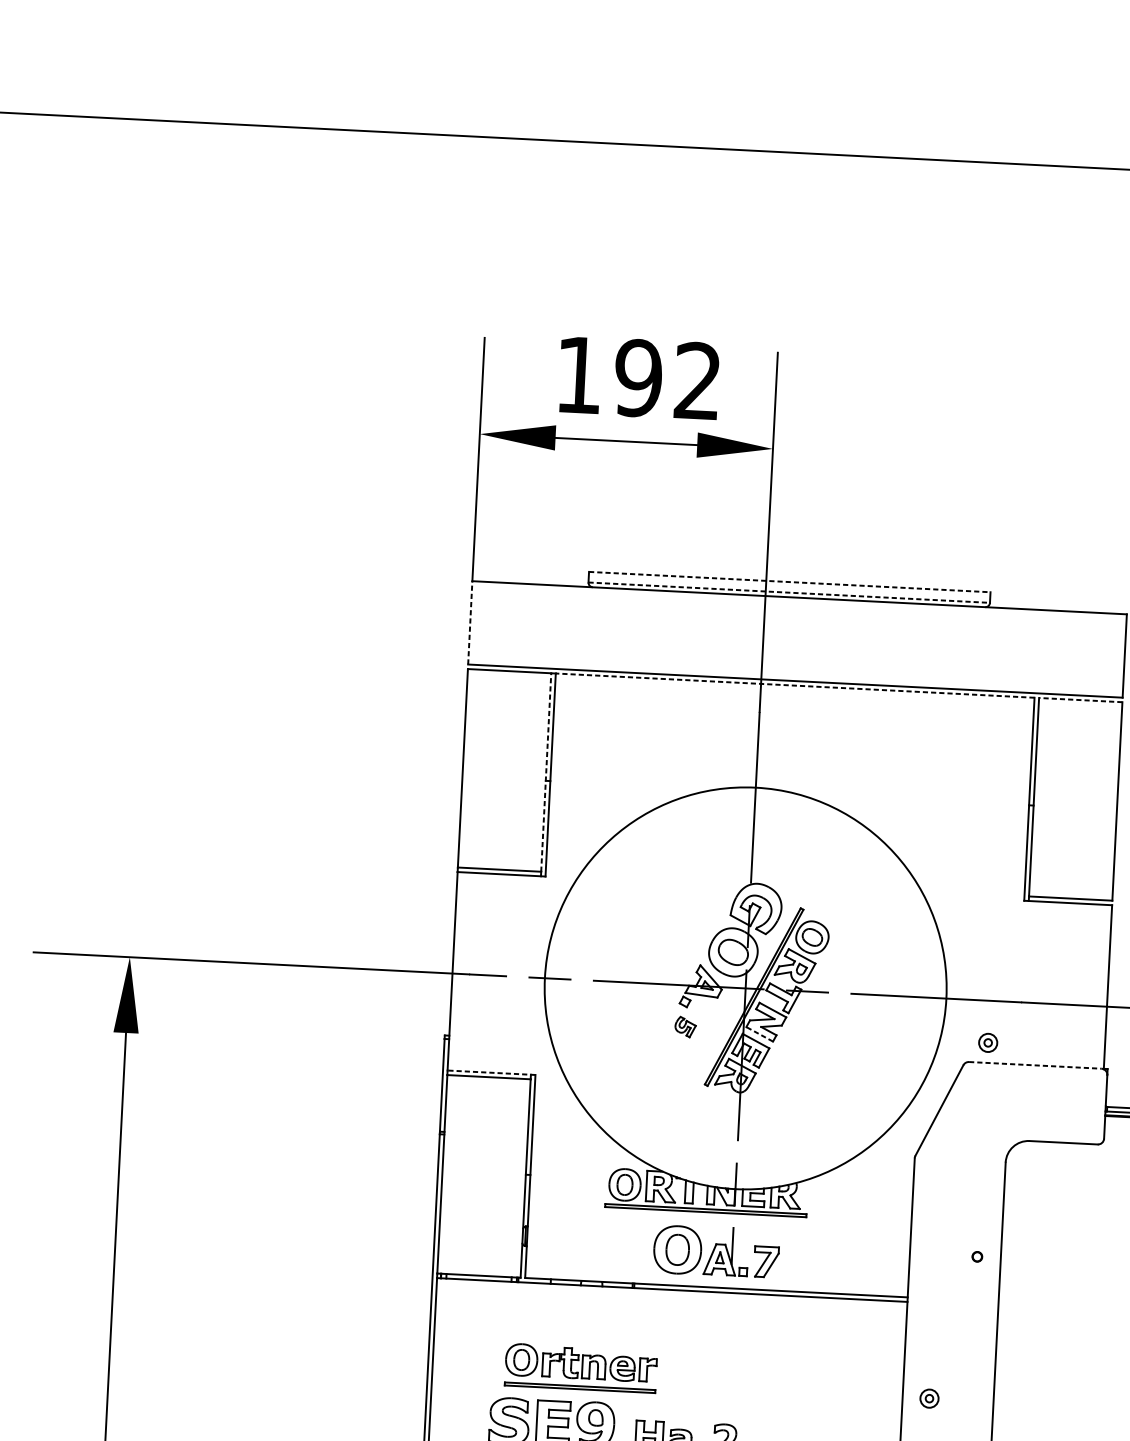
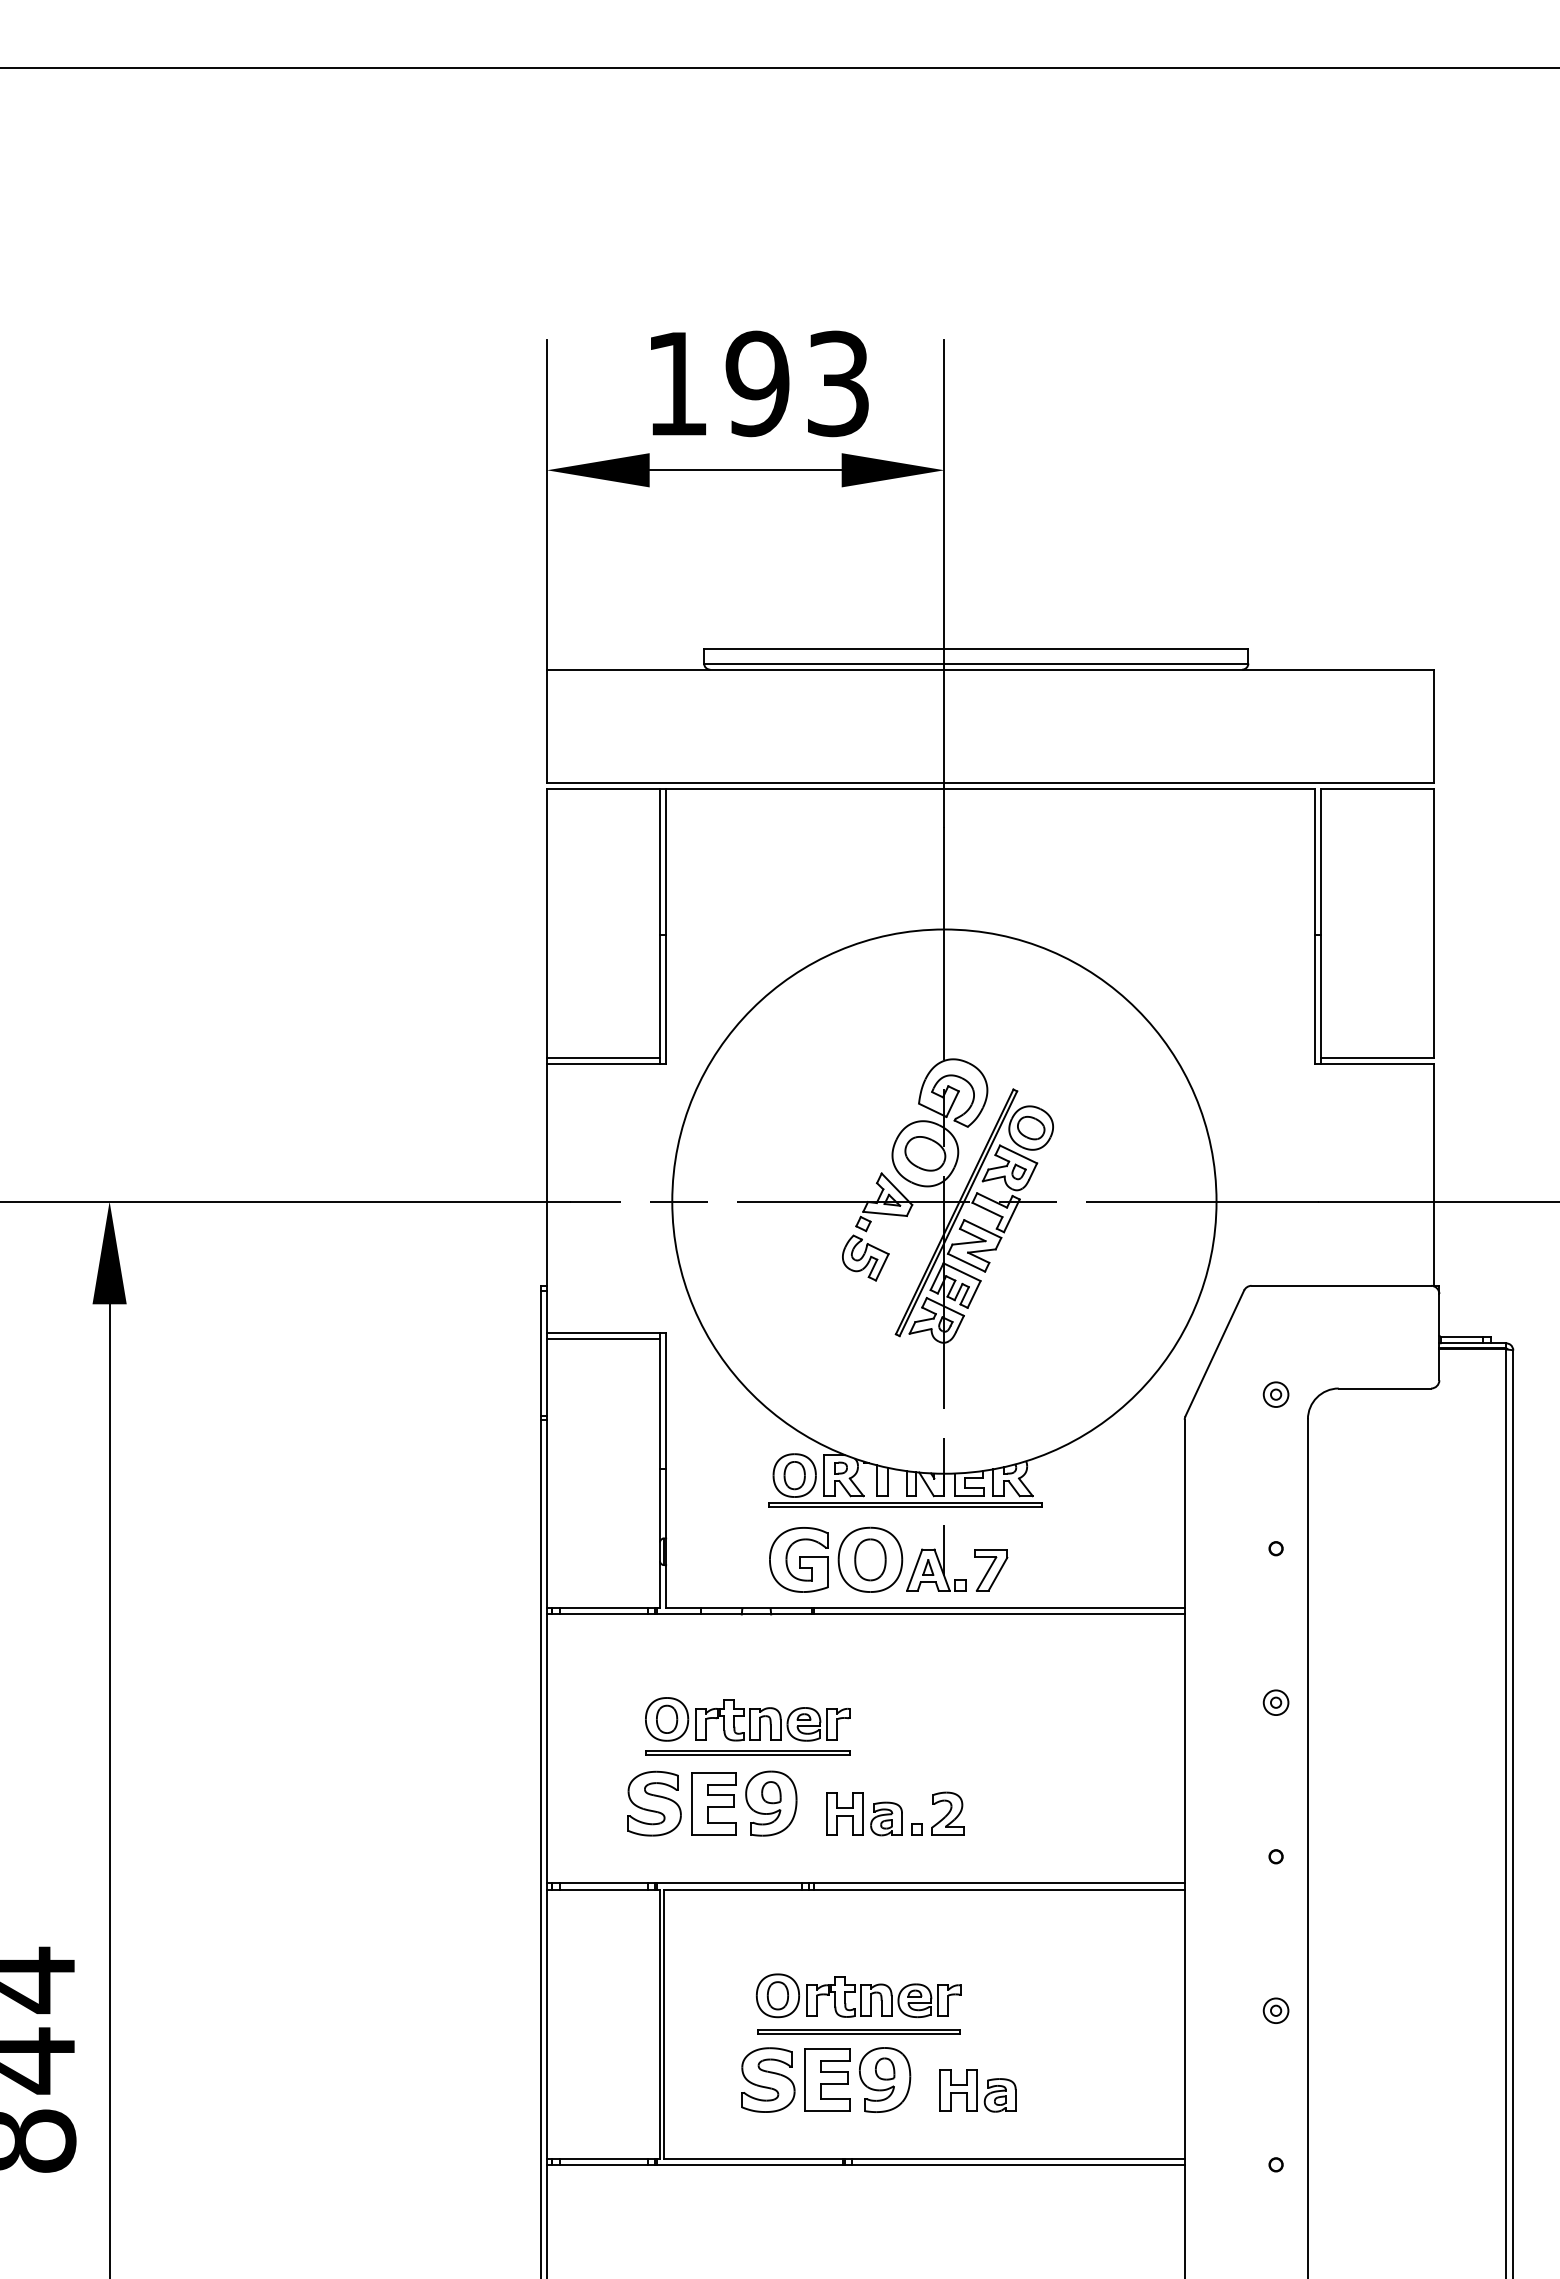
text: (697, 380) -> (837, 383), 192 -> 193
line: (789, 582) -> (976, 649), dashed -> solid
line: (789, 592) -> (976, 663), dashed -> solid
line: (470, 622) -> (547, 725), dashed -> solid
line: (795, 685) -> (990, 788), dashed -> solid
line: (1080, 699) -> (1377, 788), dashed -> solid
line: (545, 772) -> (659, 923), dashed -> solid
part: (685, 1026) -> (865, 1257), size x1.67
line: (759, 1034) -> (966, 1262), dashed -> solid
part: (987, 1042) -> (1275, 1394), moved
line: (1035, 1065) -> (1341, 1285), dashed -> solid
line: (491, 1073) -> (606, 1333), dashed -> solid
part: (624, 1246) -> (798, 1559), added
part: (929, 1398) -> (1275, 1702), moved

